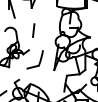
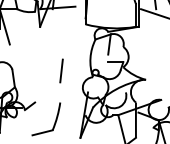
line: (33, 30) -> (61, 70), moved

